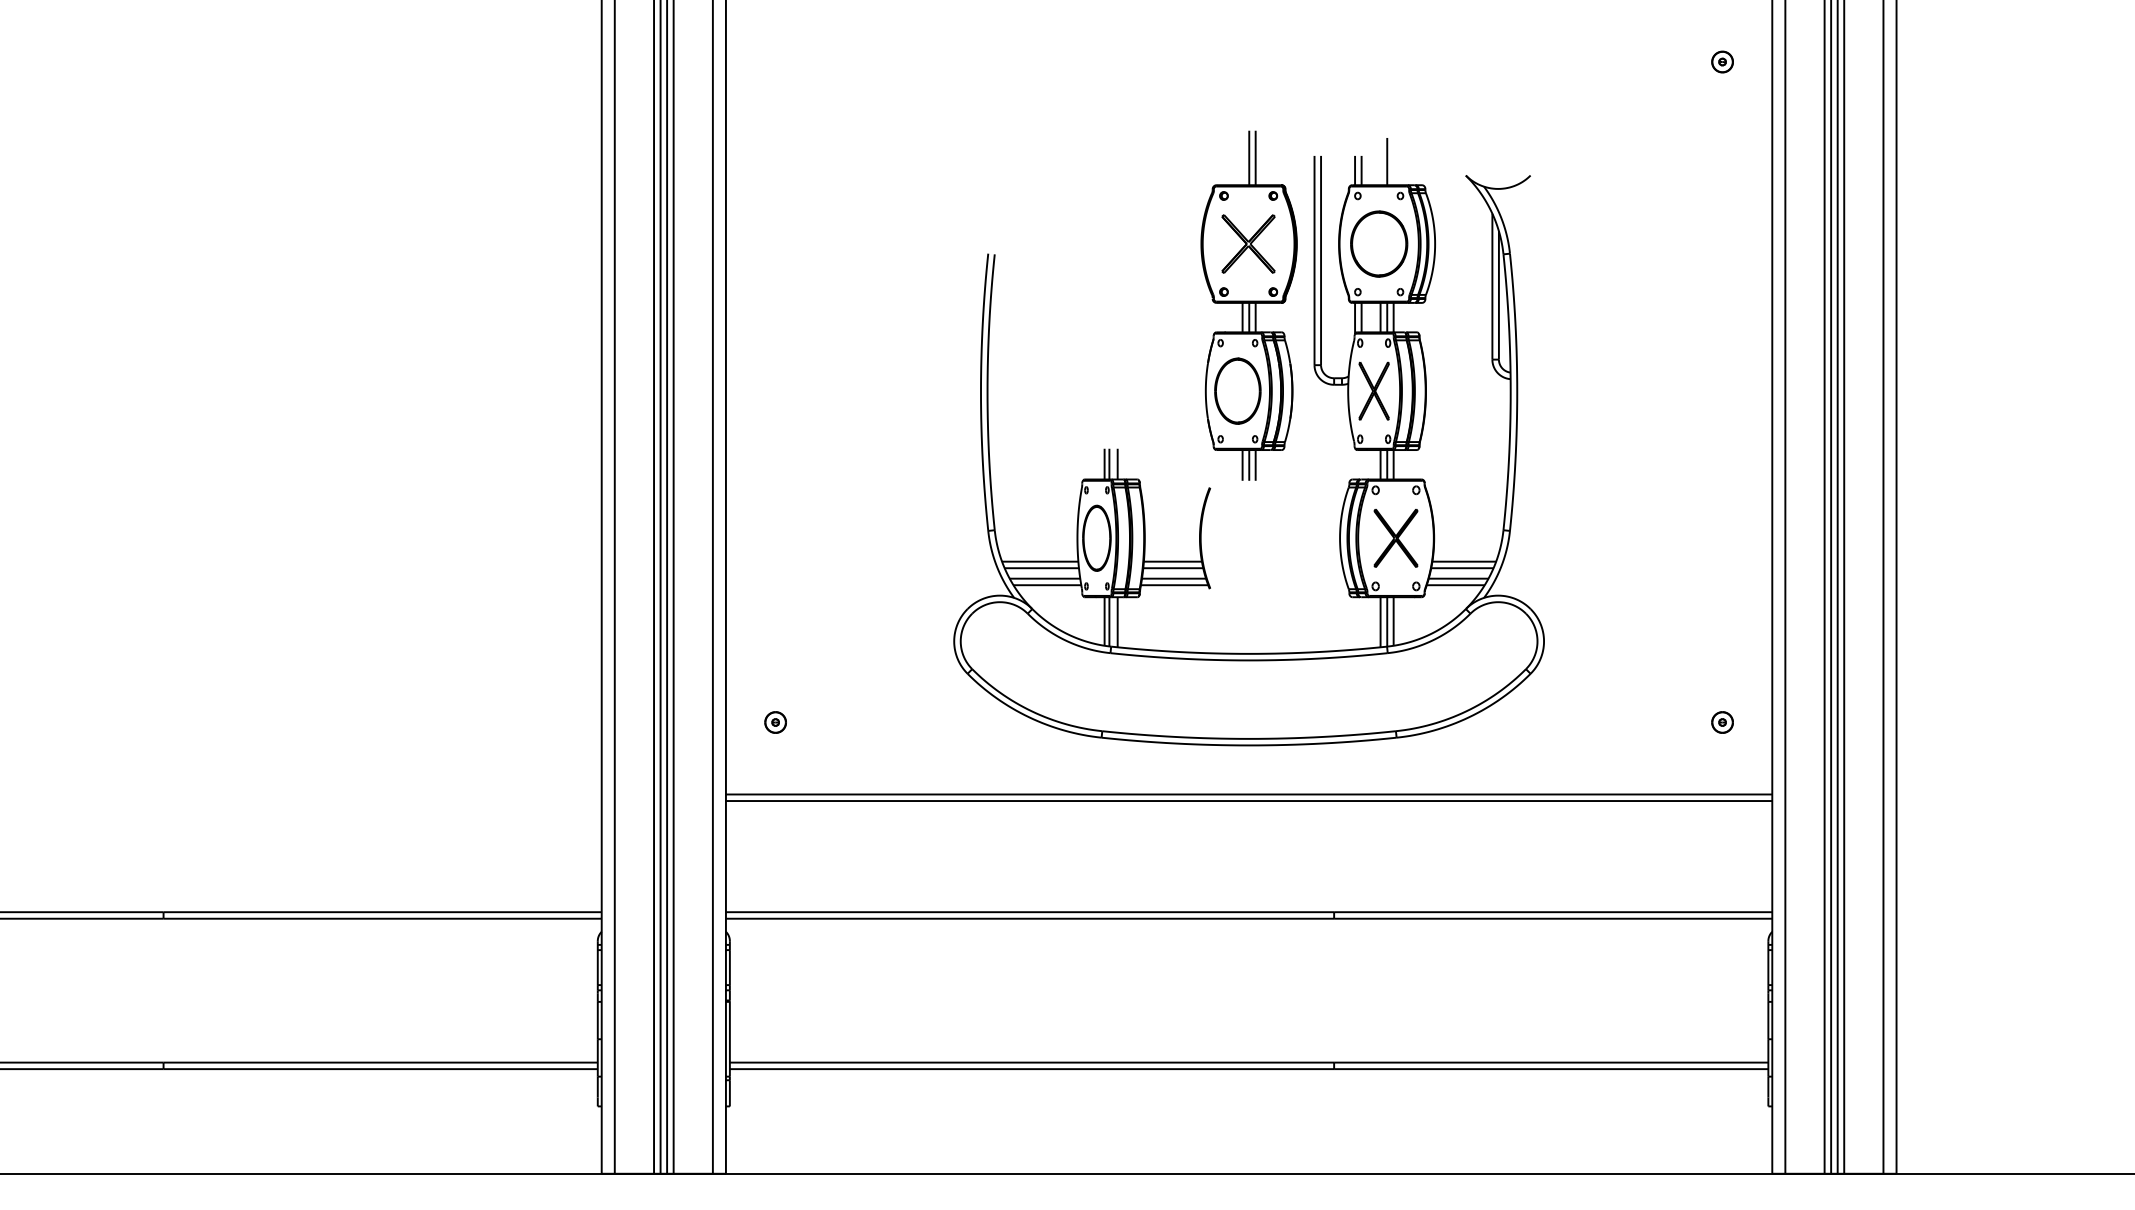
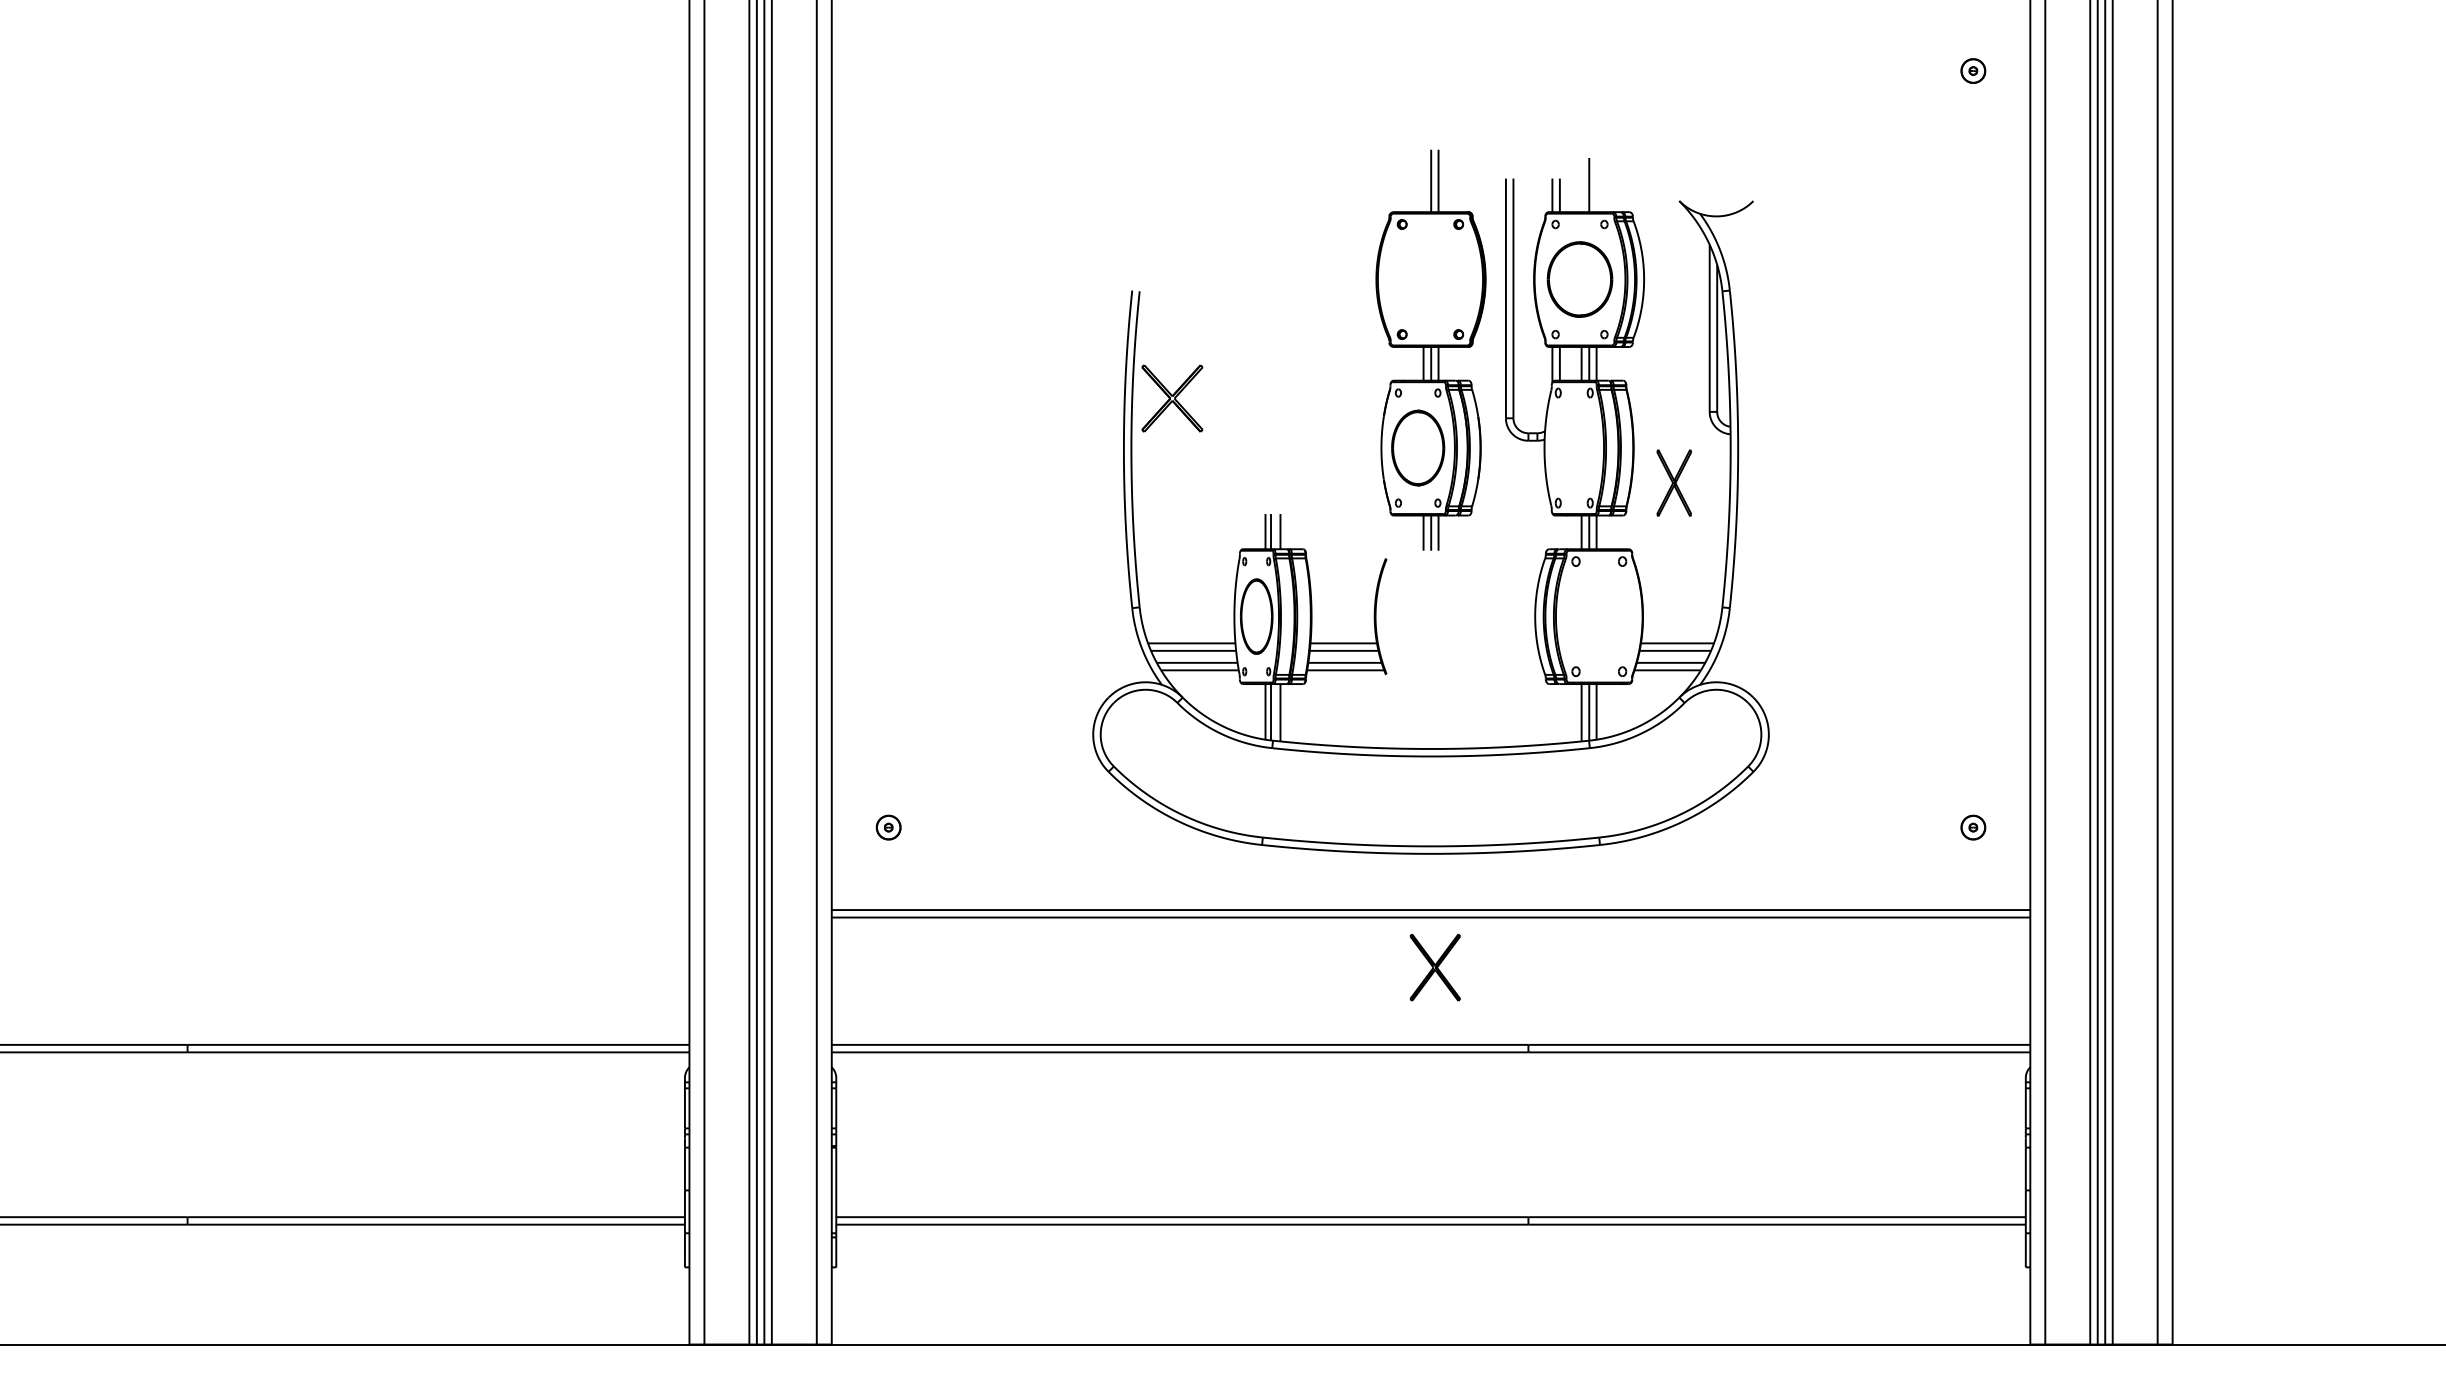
part: (1248, 244) -> (1172, 398), moved
part: (1373, 390) -> (1673, 482), moved
part: (1395, 538) -> (1434, 967), moved

